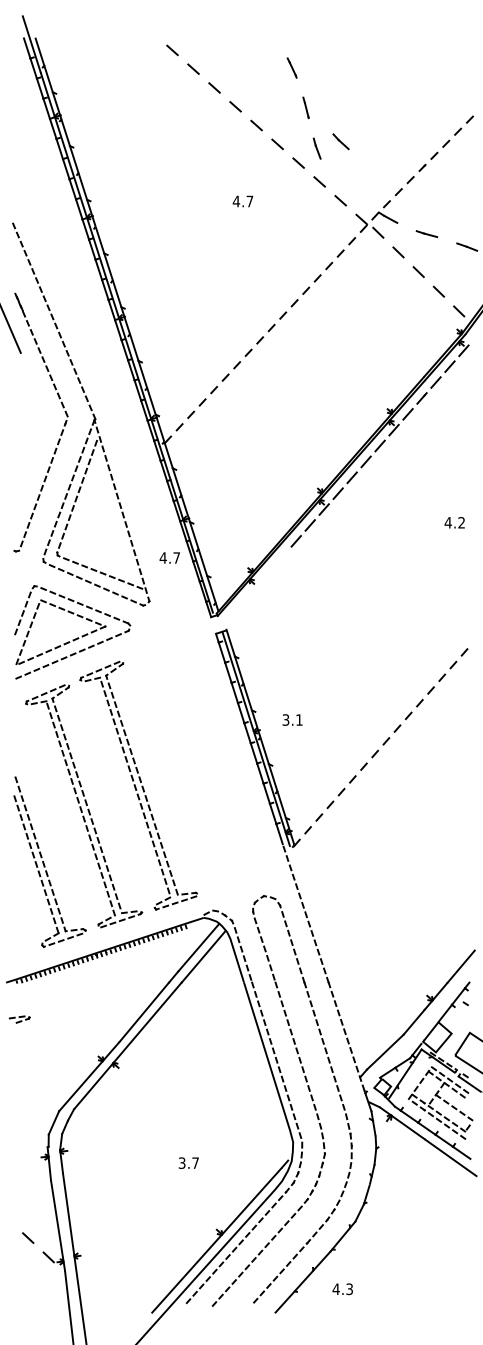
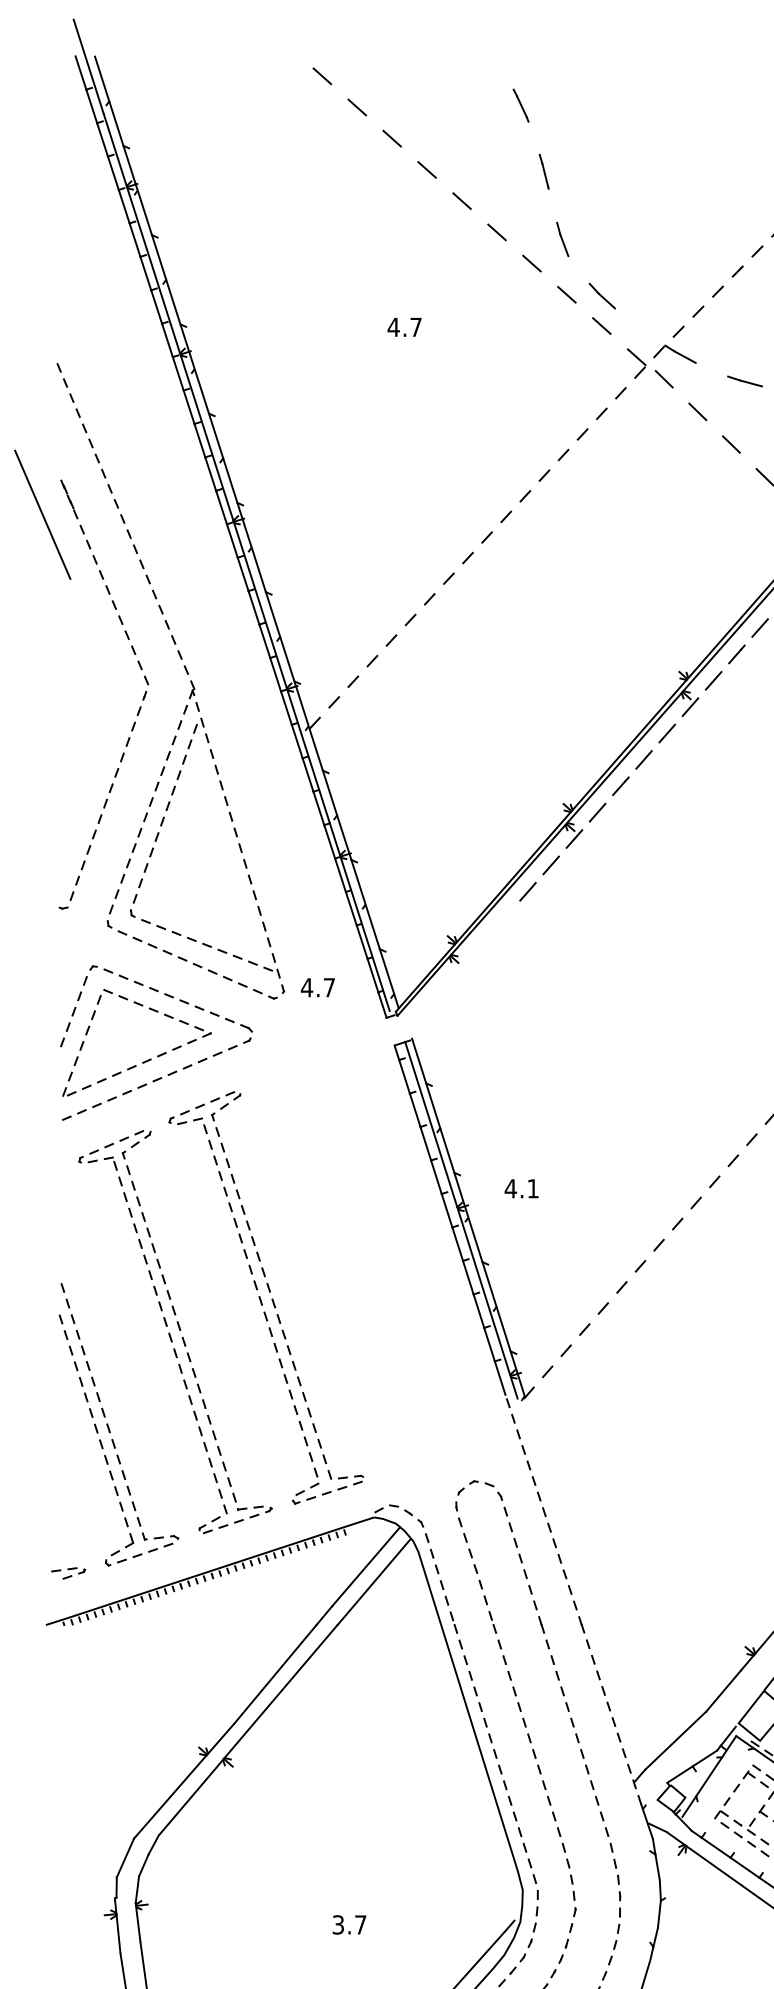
line: (340, 141) -> (601, 295), moved
text: (242, 201) -> (403, 327), moved
text: (169, 557) -> (317, 986), moved
text: (285, 719) -> (510, 1187), 3.1 -> 4.1
part: (19, 1019) -> (68, 1573), moved

